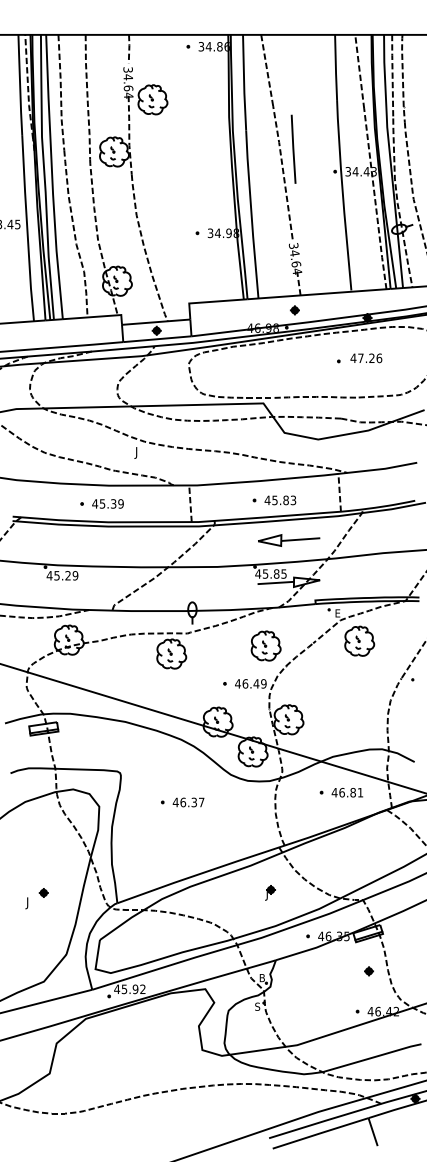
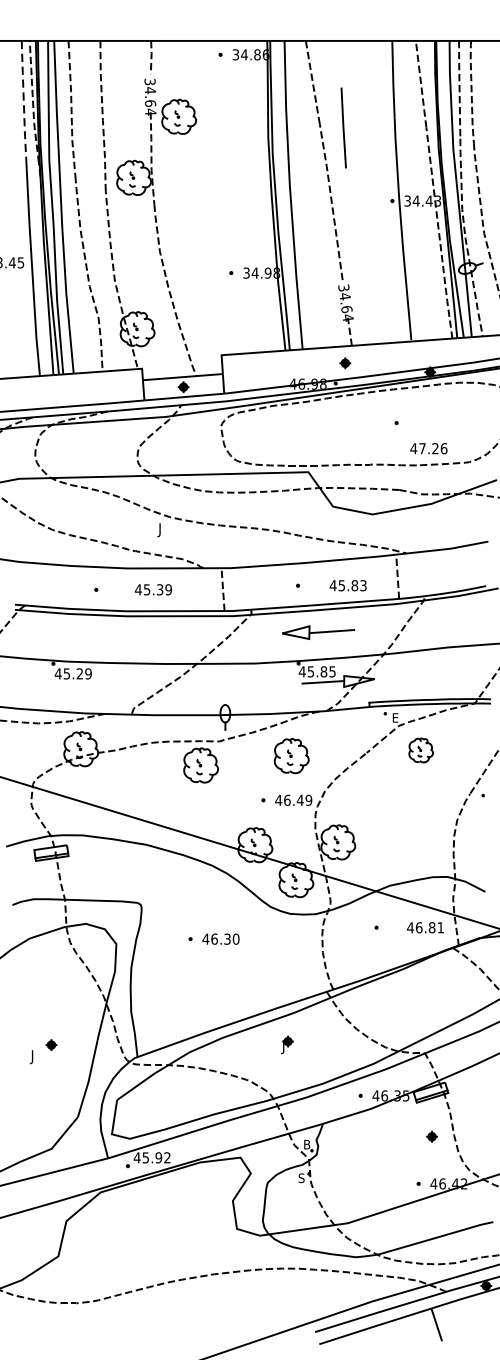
line: (20, 84) -> (24, 98), solid -> dashed
line: (293, 148) -> (343, 127), moved
text: (366, 358) -> (429, 448), moved
text: (280, 500) -> (348, 585), moved
text: (107, 503) -> (152, 589), moved
part: (289, 540) -> (319, 632), moved
part: (359, 640) -> (420, 749), size x0.7
part: (265, 645) -> (290, 755), moved
text: (347, 792) -> (425, 927), moved
text: (201, 802) -> (235, 939), 46.37 -> 46.30
part: (270, 892) -> (287, 1044), moved

